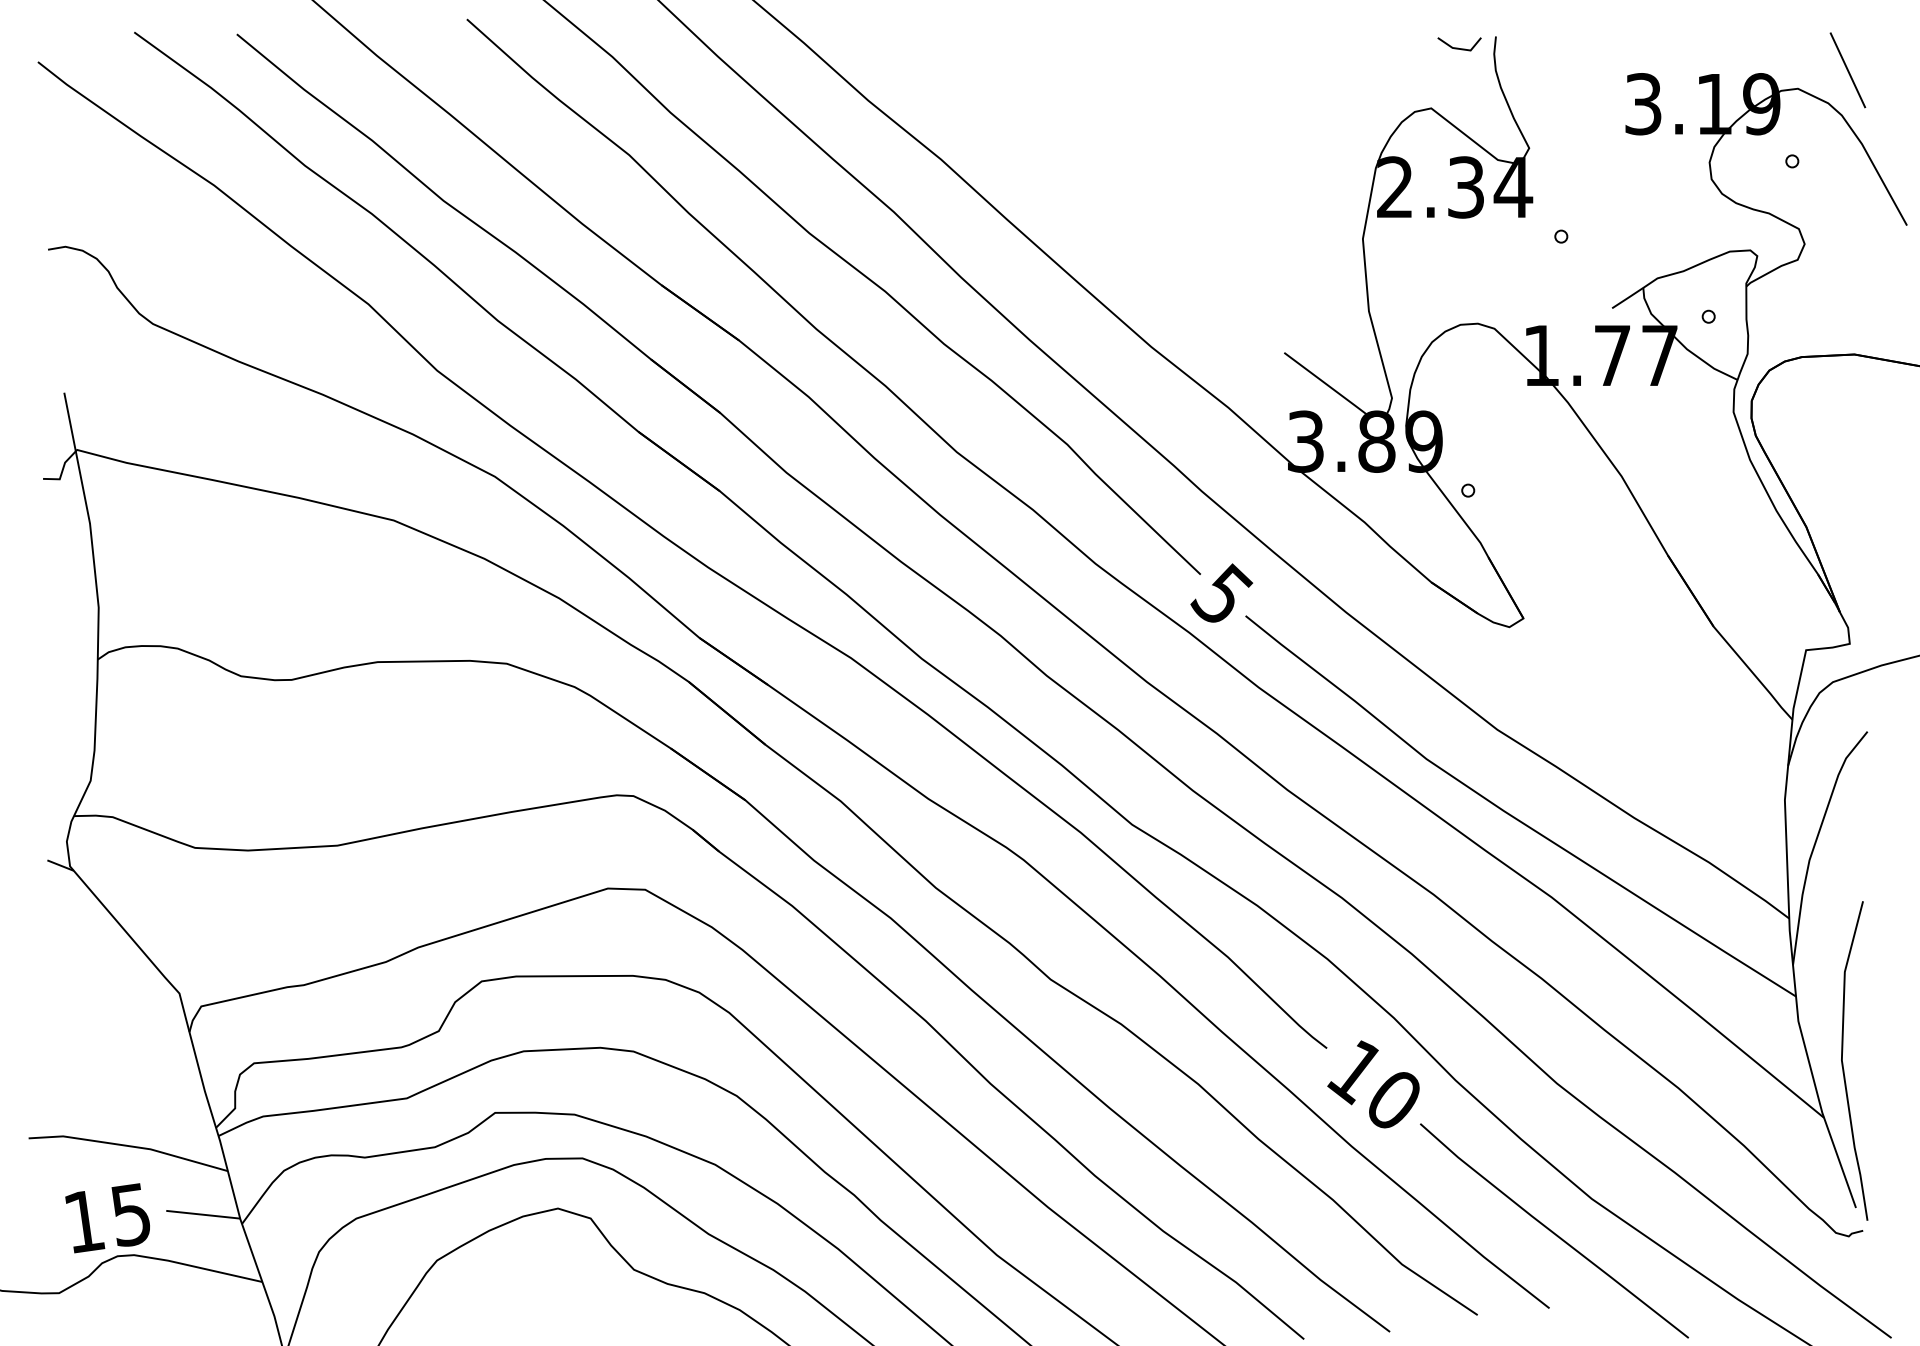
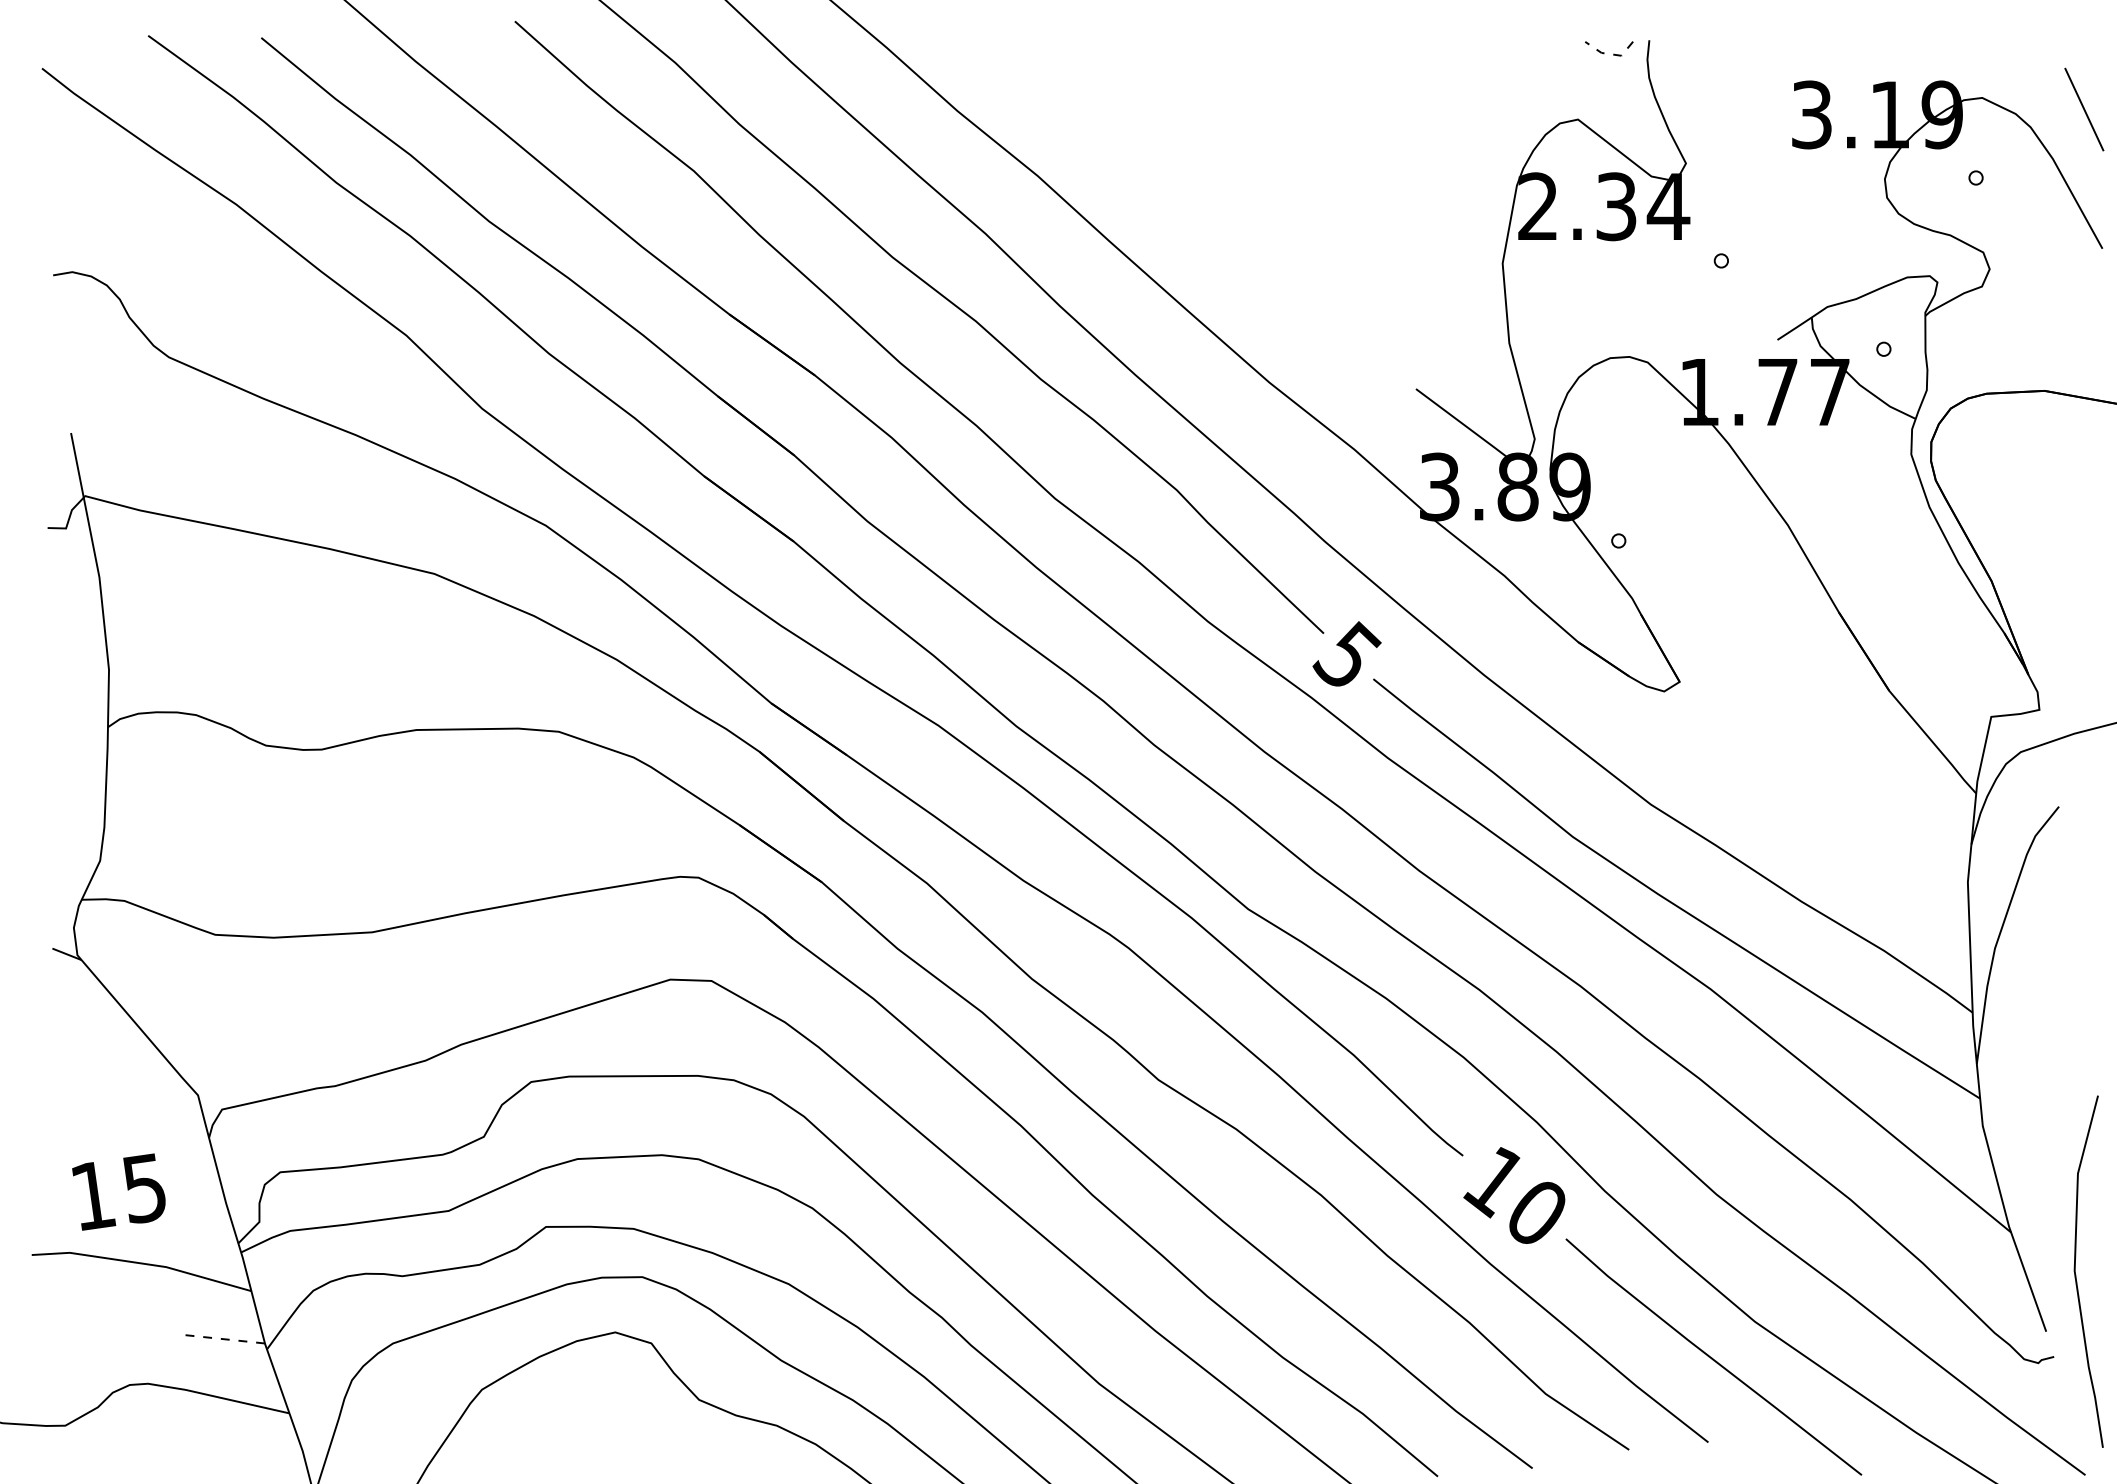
line: (1461, 49) -> (1611, 54), solid -> dashed
line: (1848, 70) -> (2084, 109), moved
curve: (1843, 1063) -> (2076, 1274), moved
line: (203, 1214) -> (224, 1339), solid -> dashed
text: (107, 1217) -> (118, 1191), moved

